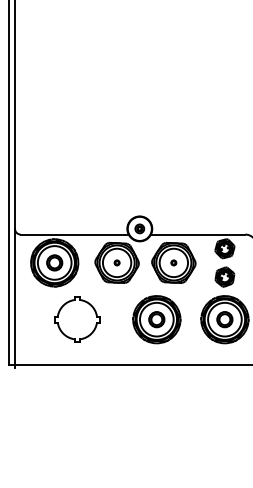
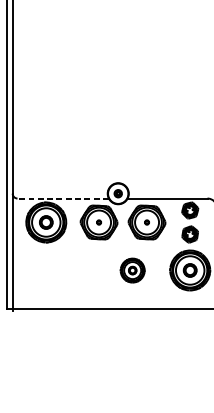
line: (74, 234) -> (63, 198), solid -> dashed
part: (77, 319) -> (65, 270), removed
part: (156, 319) -> (132, 270), size x0.6

